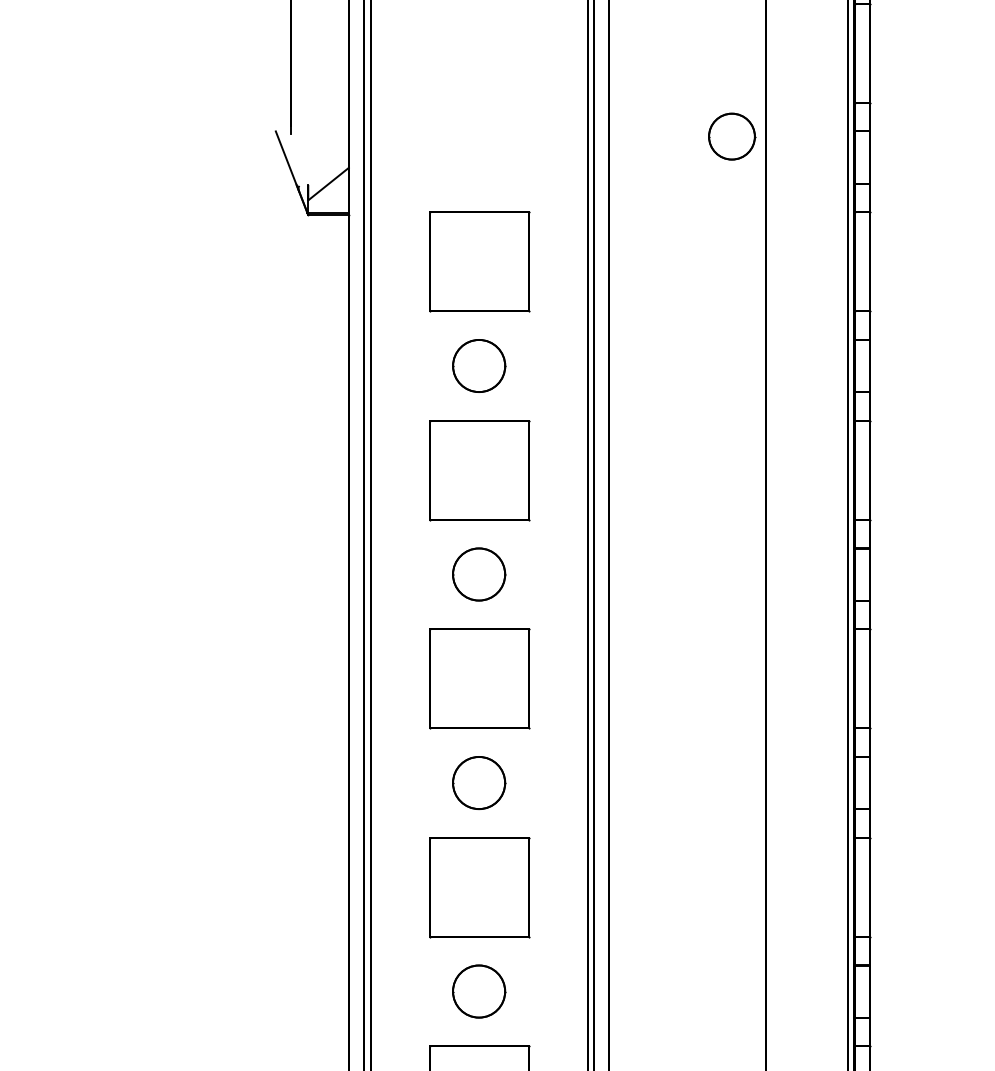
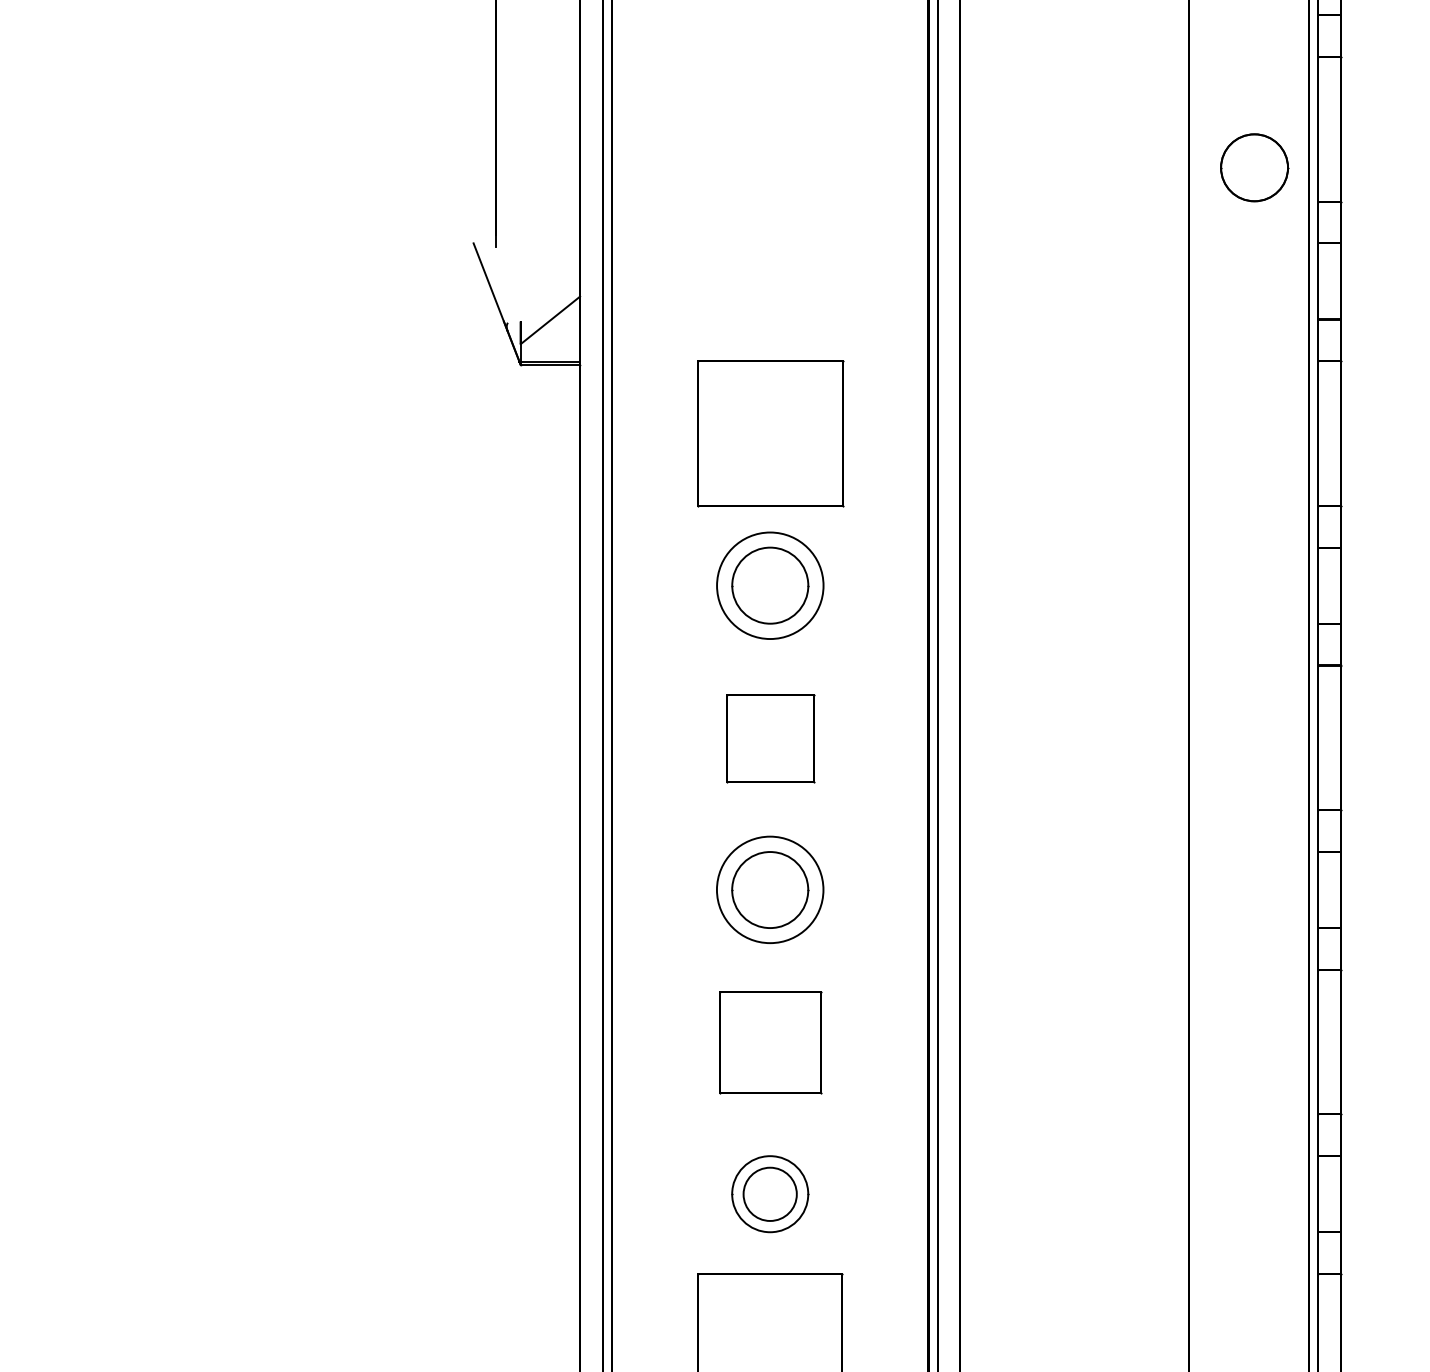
part: (732, 136) -> (1255, 167), moved
circle: (479, 365) -> (770, 584), size x1.4
part: (479, 470) -> (770, 738), size x0.6
circle: (479, 574) -> (770, 889), size x1.4
part: (479, 678) -> (770, 1041), size x0.7
circle: (479, 783) -> (770, 1194), size x0.7

